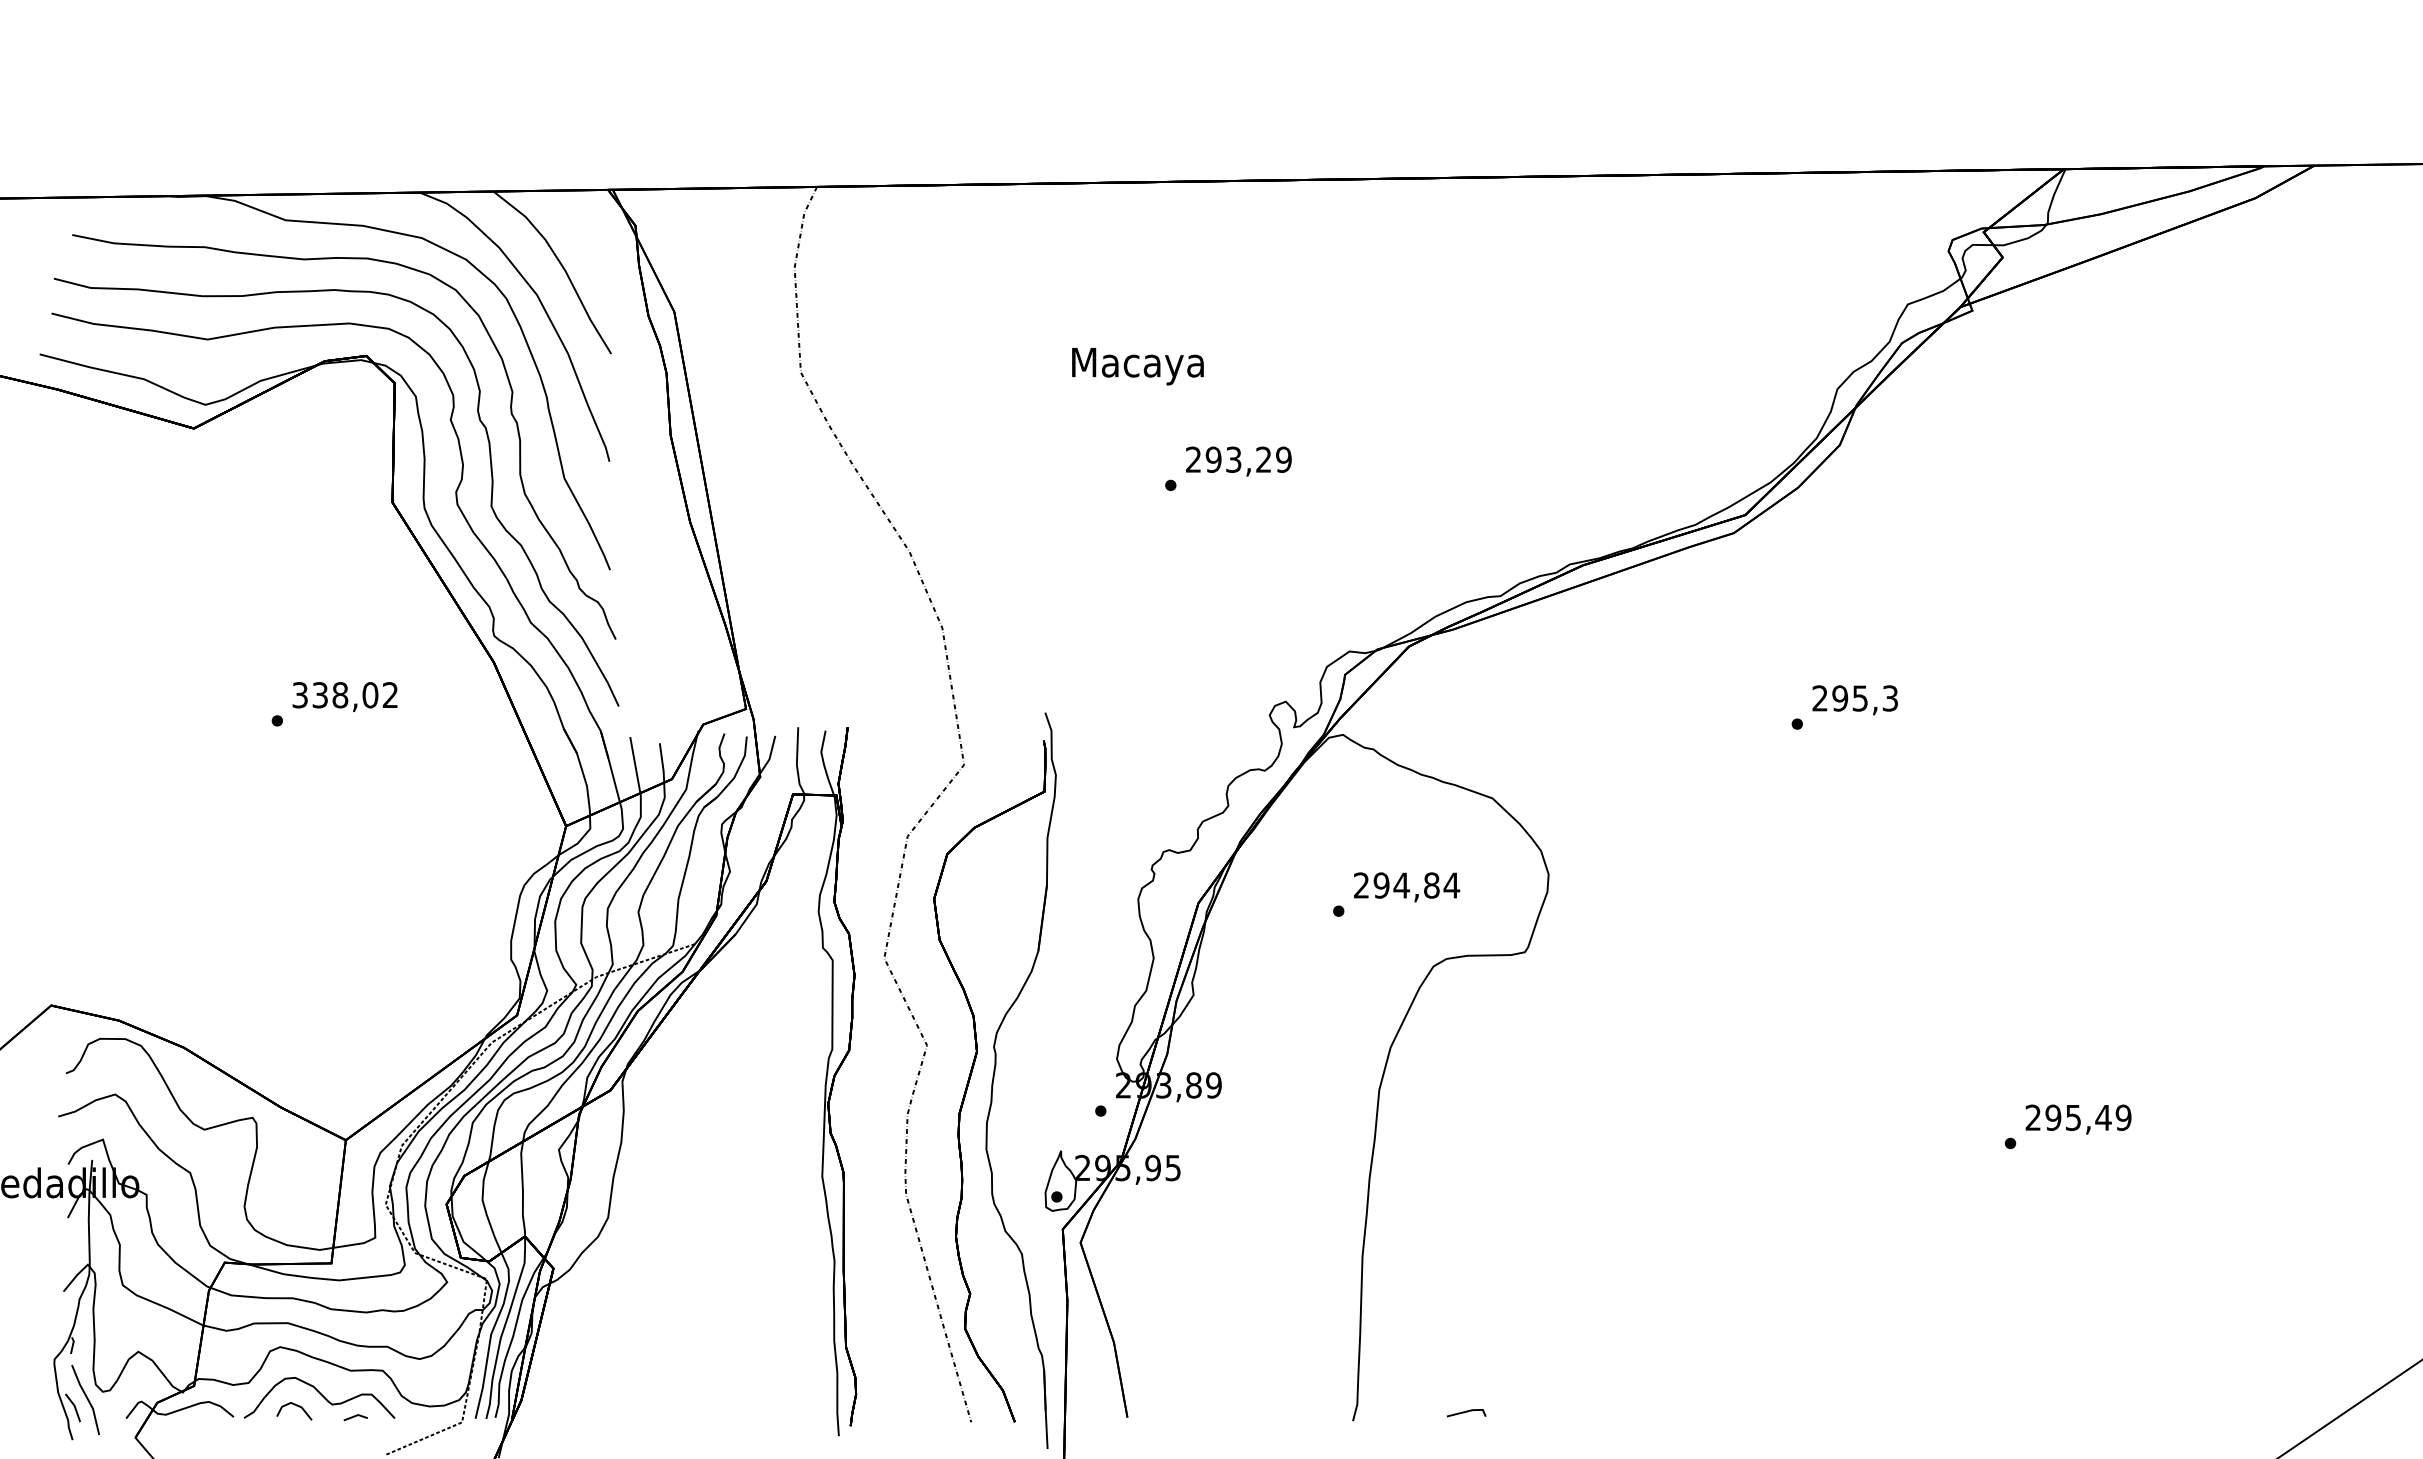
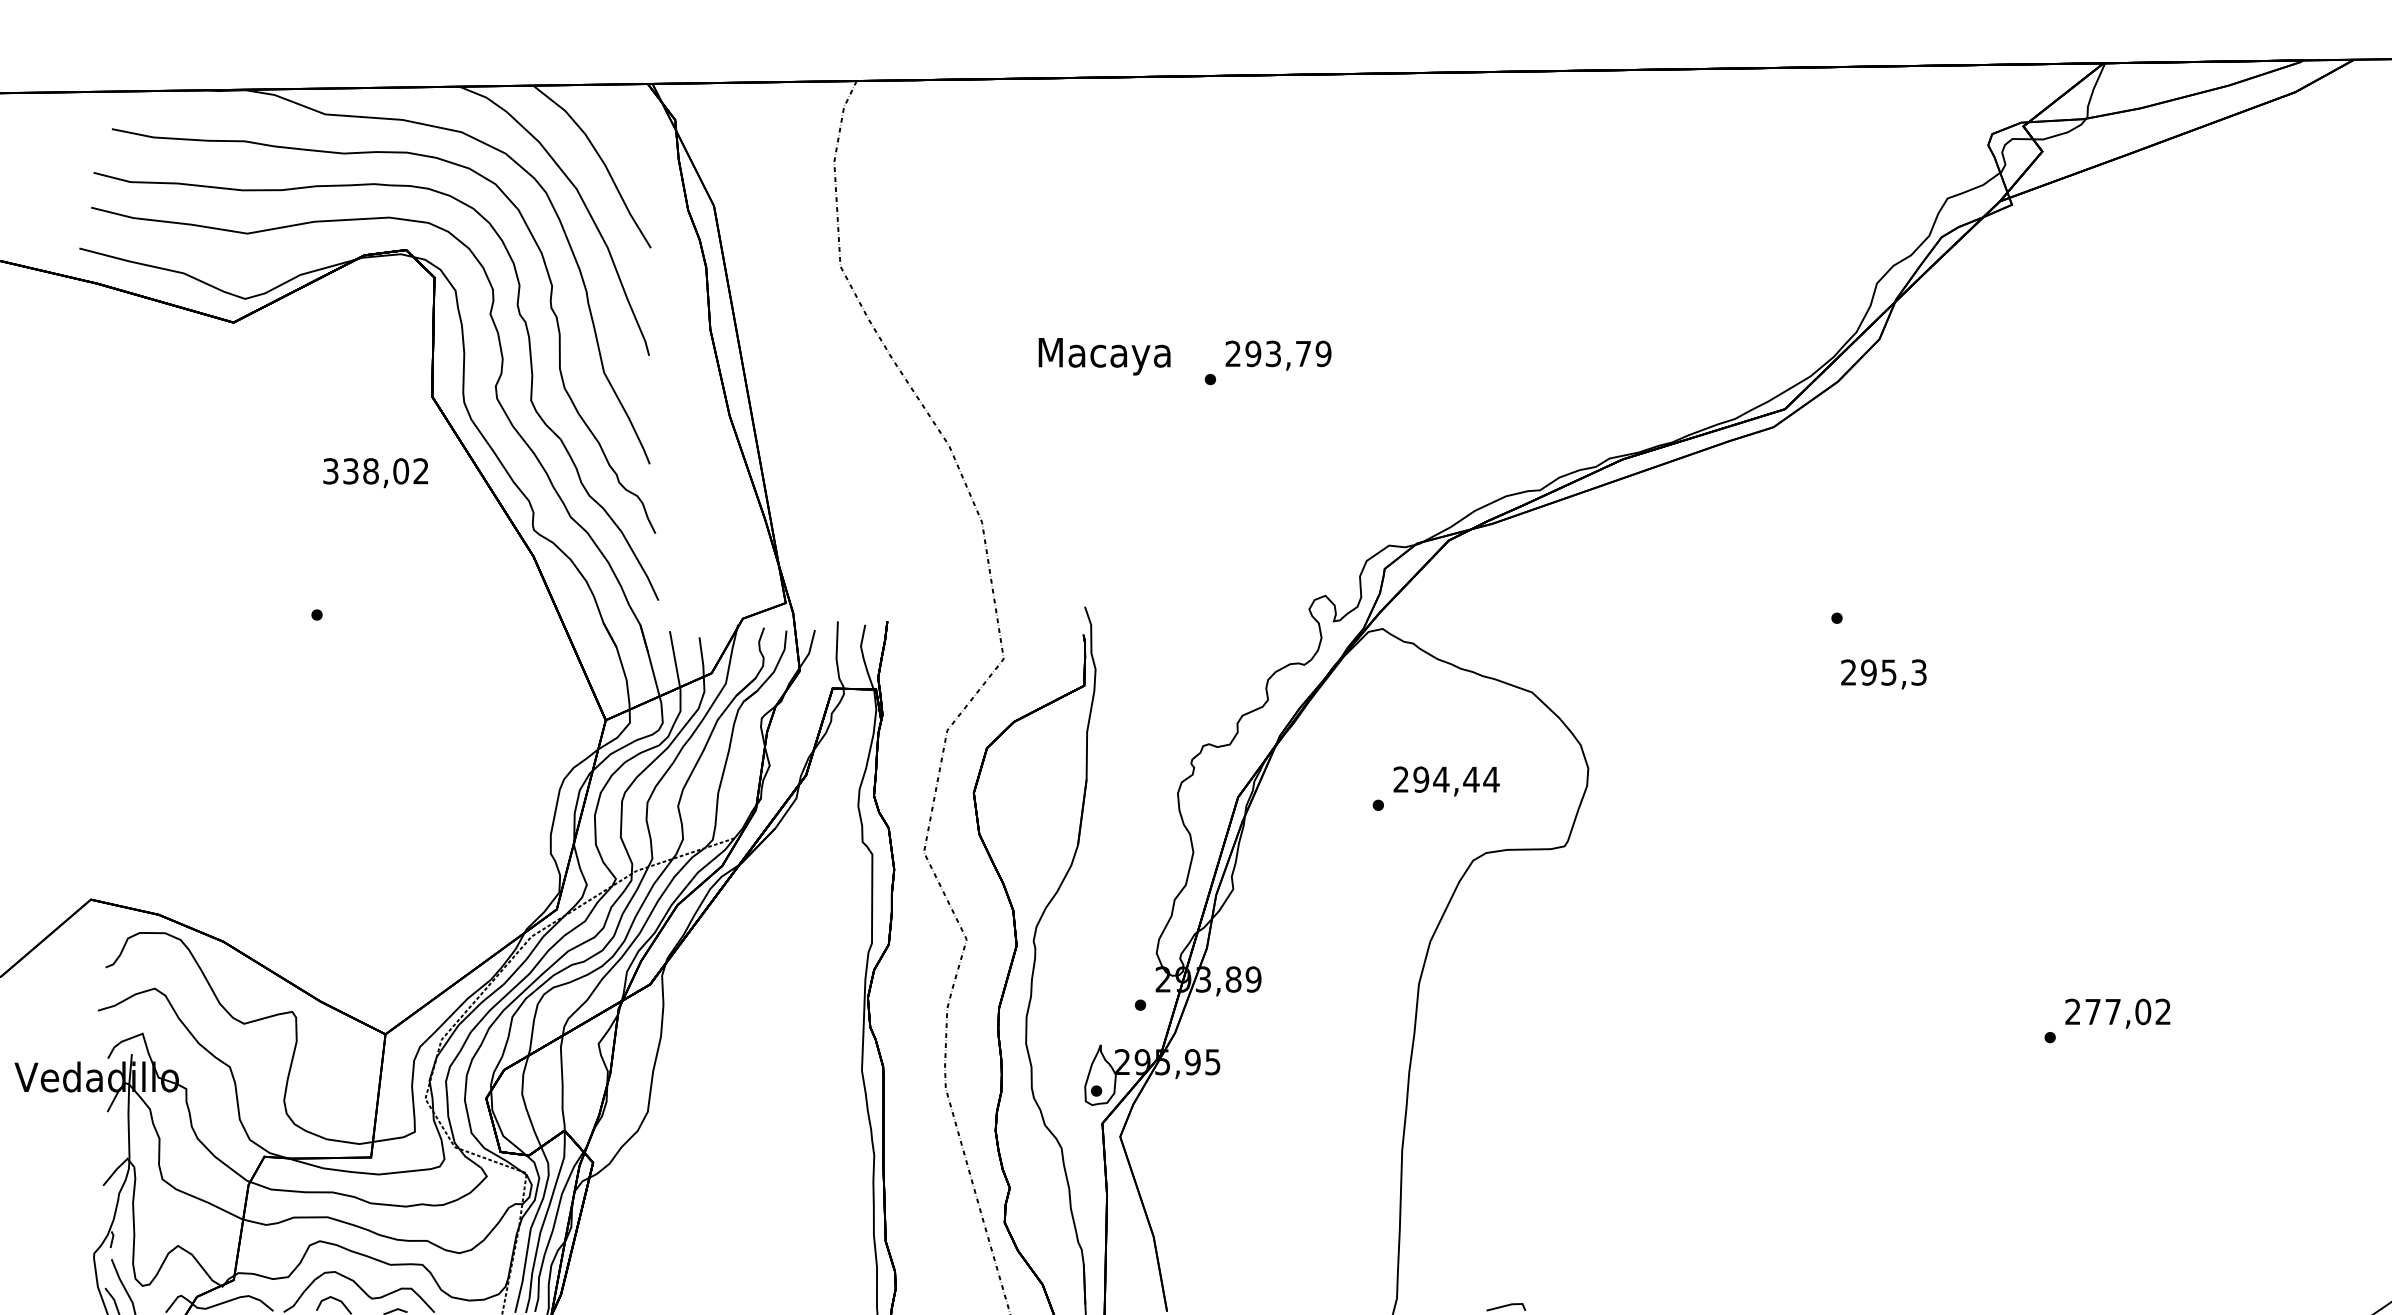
text: (1137, 366) -> (1104, 356), moved
text: (1263, 459) -> (1303, 353), 293,29 -> 293,79
text: (344, 696) -> (375, 472), moved
text: (1854, 700) -> (1883, 674), moved
text: (1431, 885) -> (1471, 779), 294,84 -> 294,44
text: (2088, 1117) -> (2128, 1011), 295,49 -> 277,02

